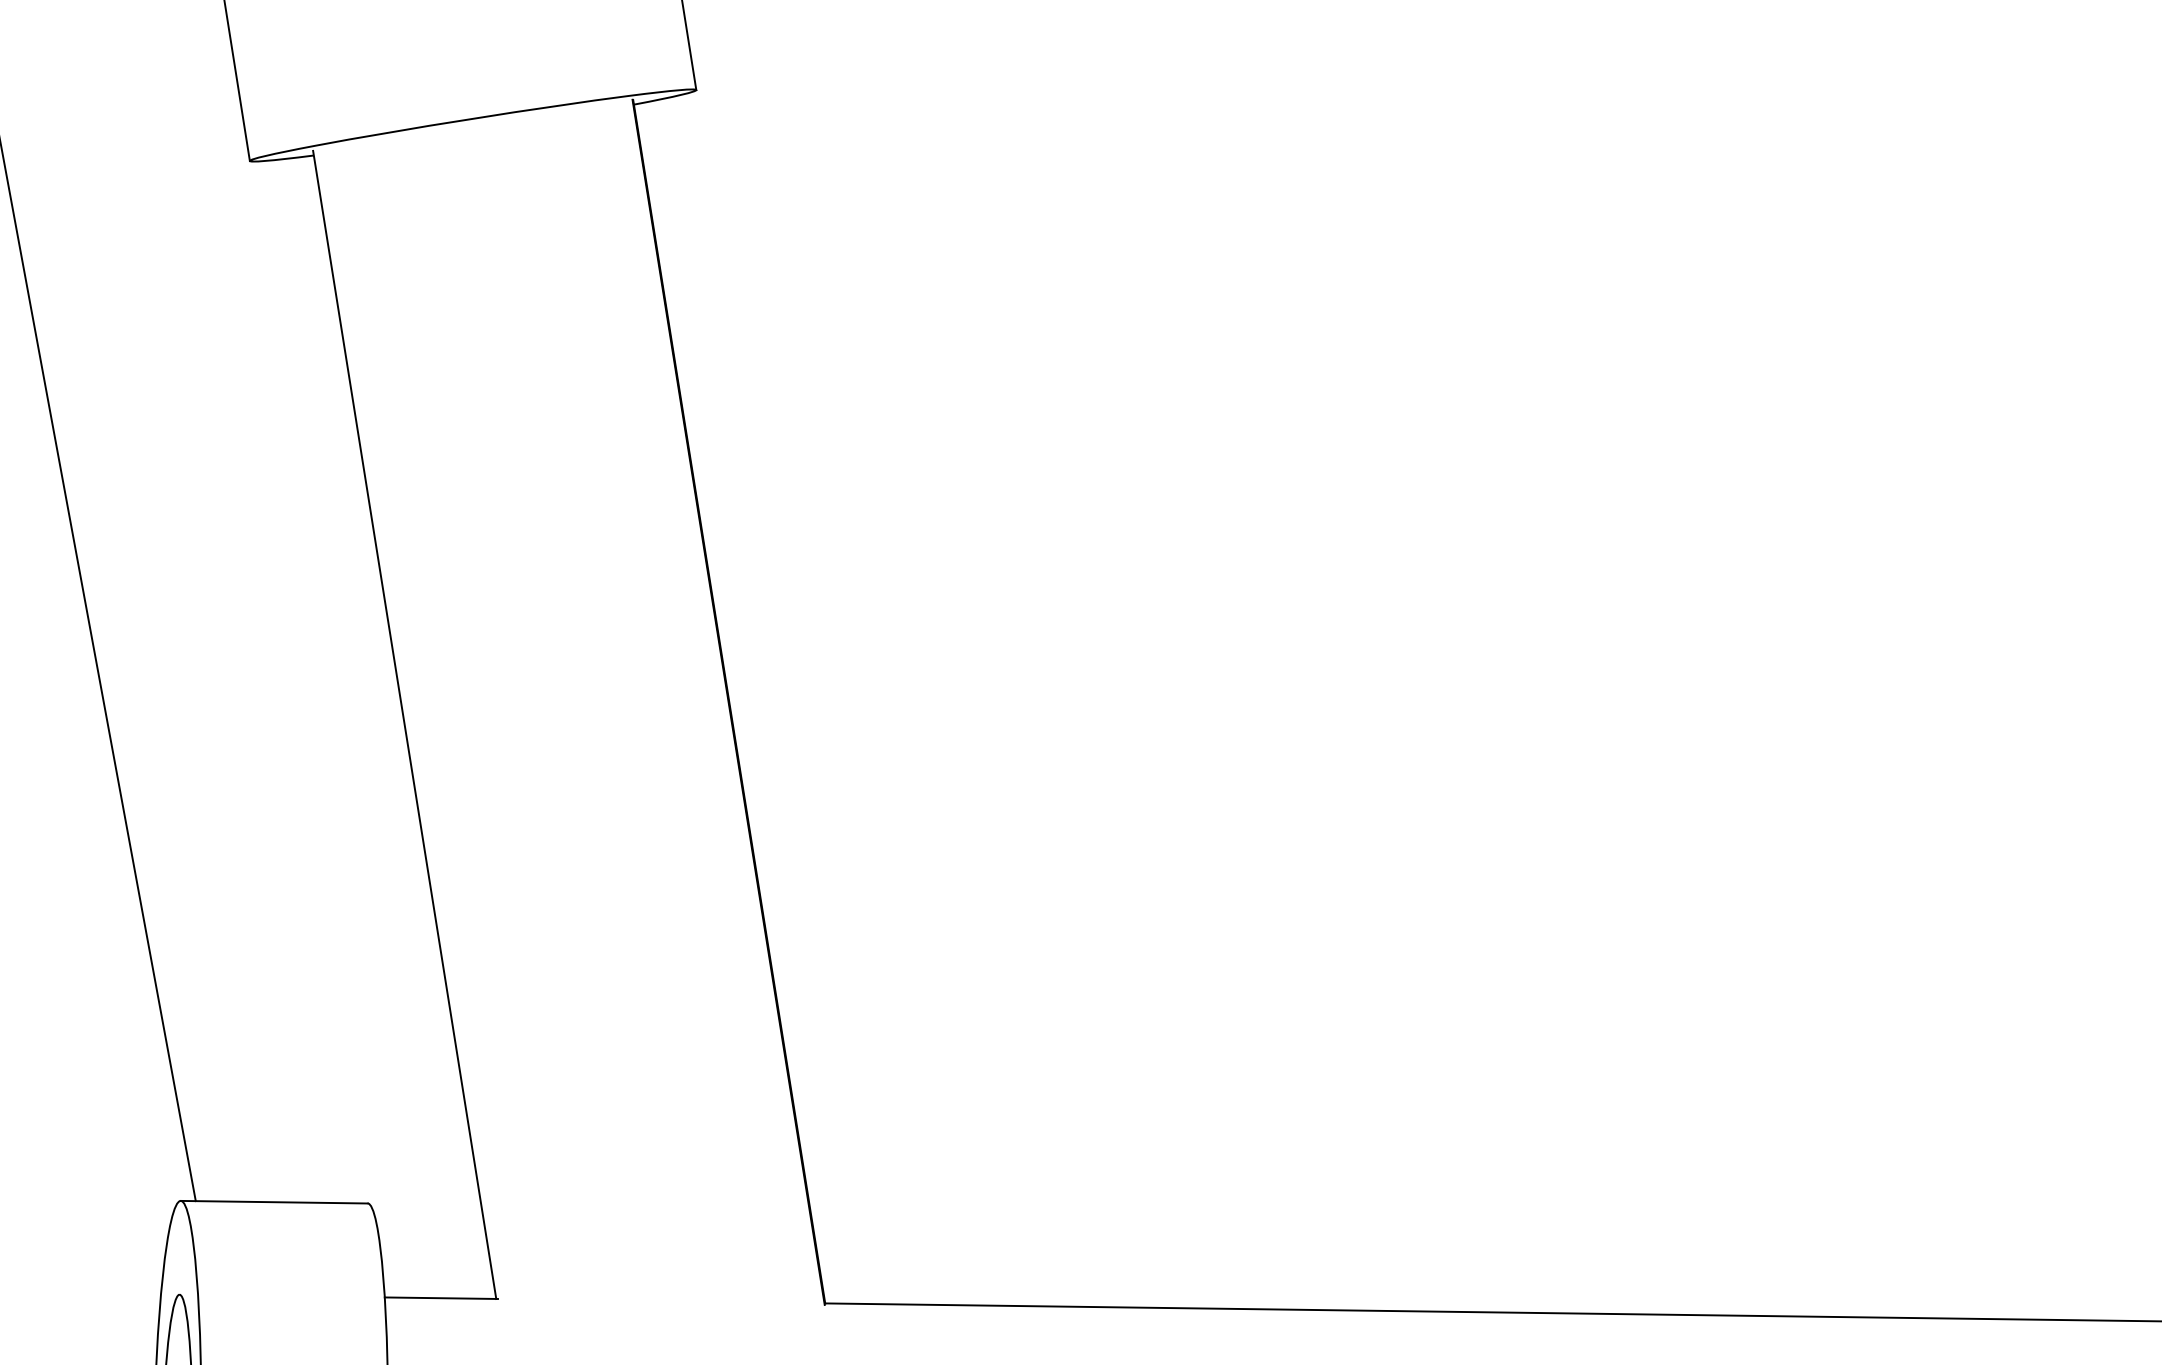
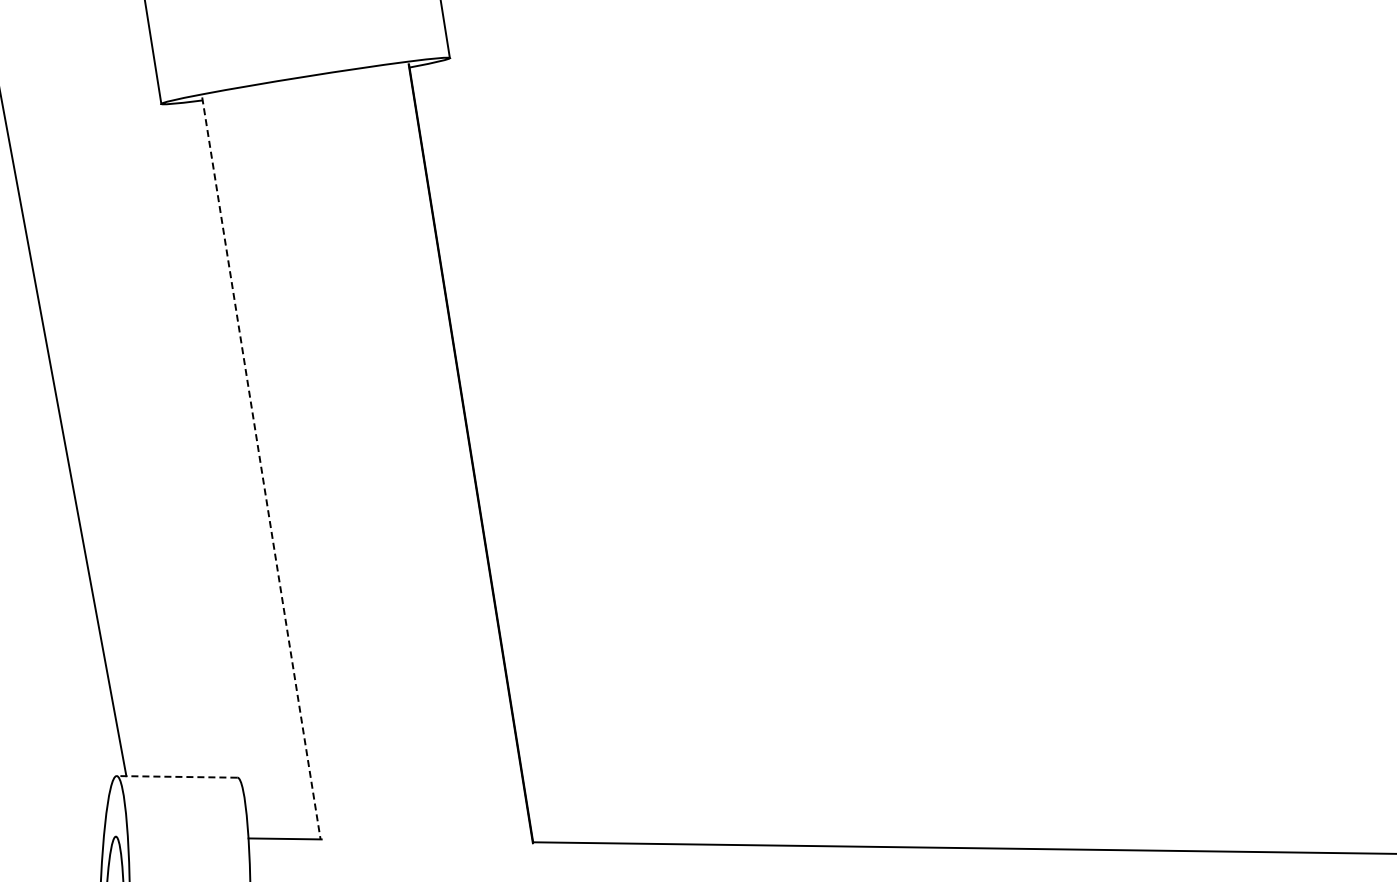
line: (404, 725) -> (261, 468), solid -> dashed
line: (273, 1201) -> (176, 776), solid -> dashed

